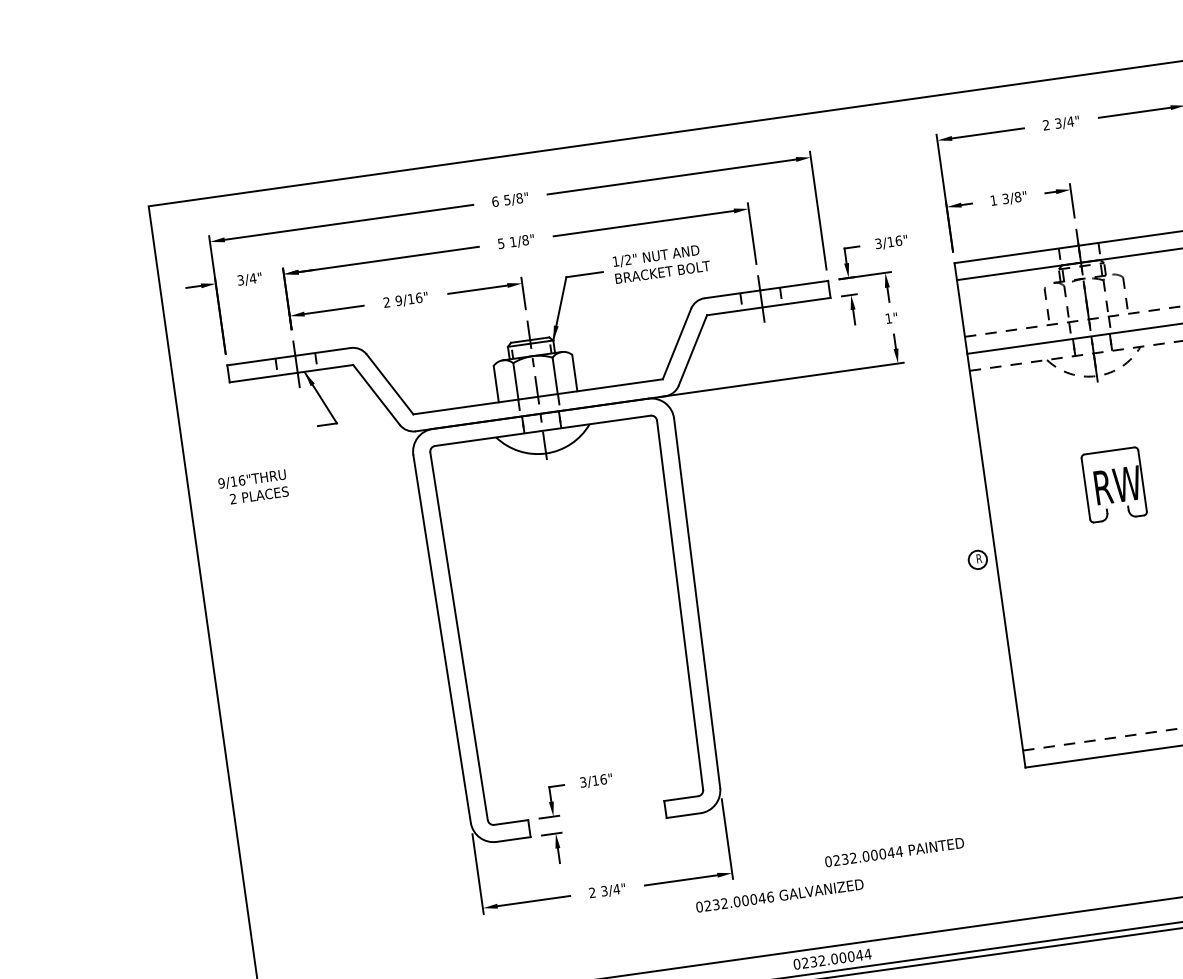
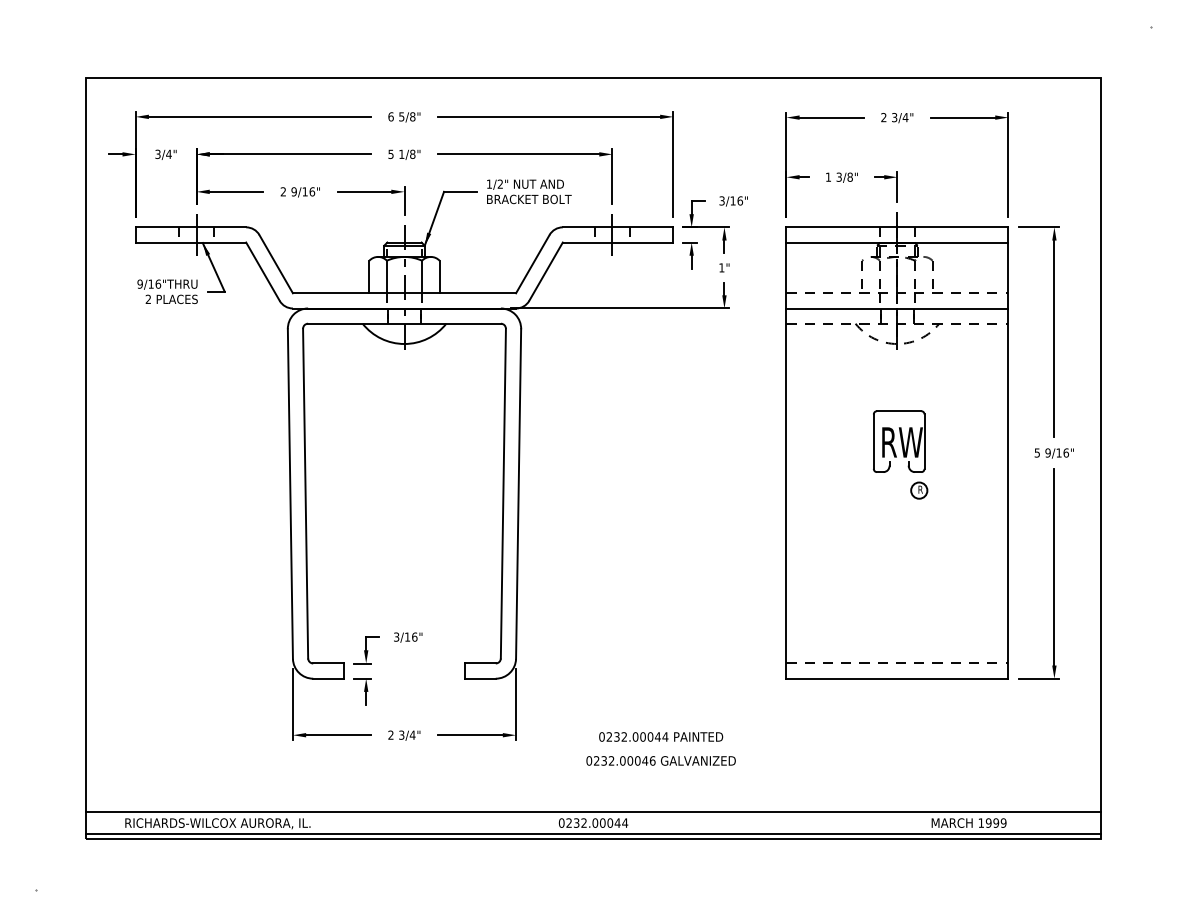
text: (253, 487) -> (167, 291), moved
part: (978, 559) -> (919, 490), moved
text: (779, 895) -> (660, 760), moved

